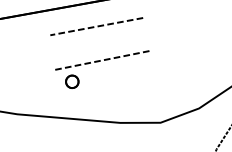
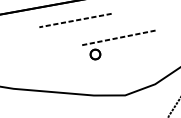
part: (101, 68) -> (118, 44), moved

